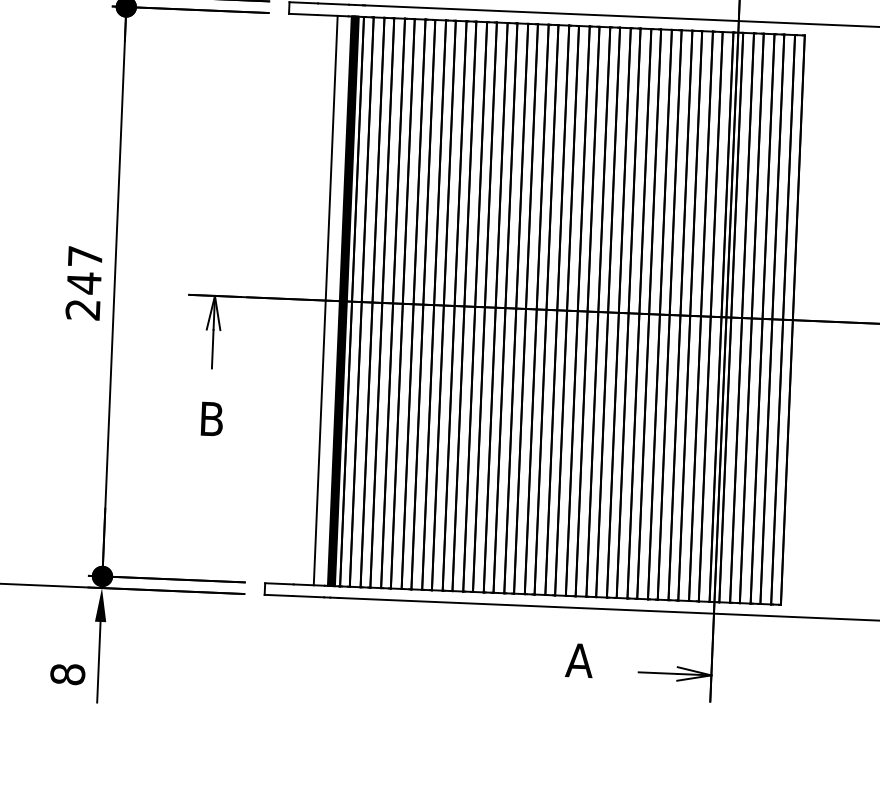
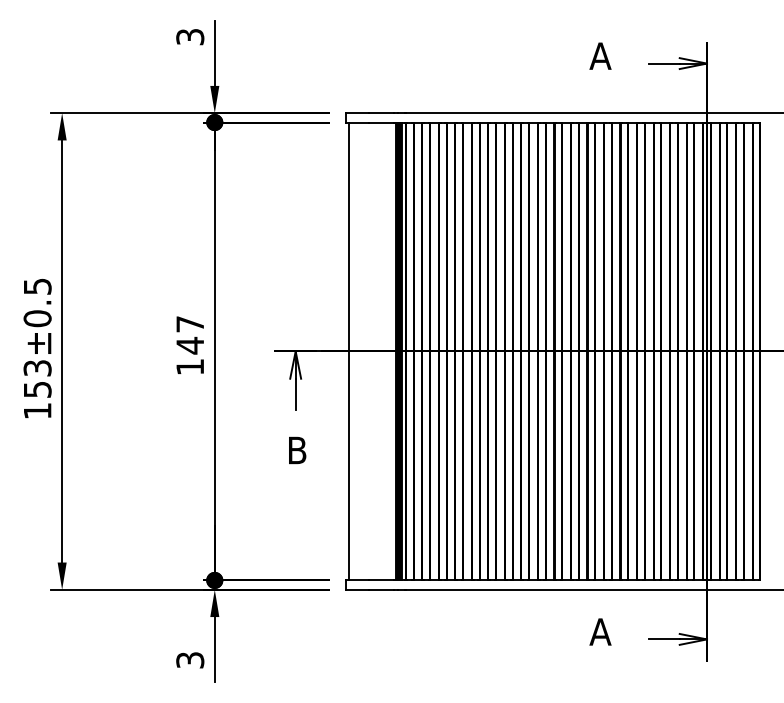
line: (325, 300) -> (348, 351), moved
text: (82, 310) -> (189, 367), 247 -> 147
text: (68, 674) -> (190, 660), 8 -> 3

